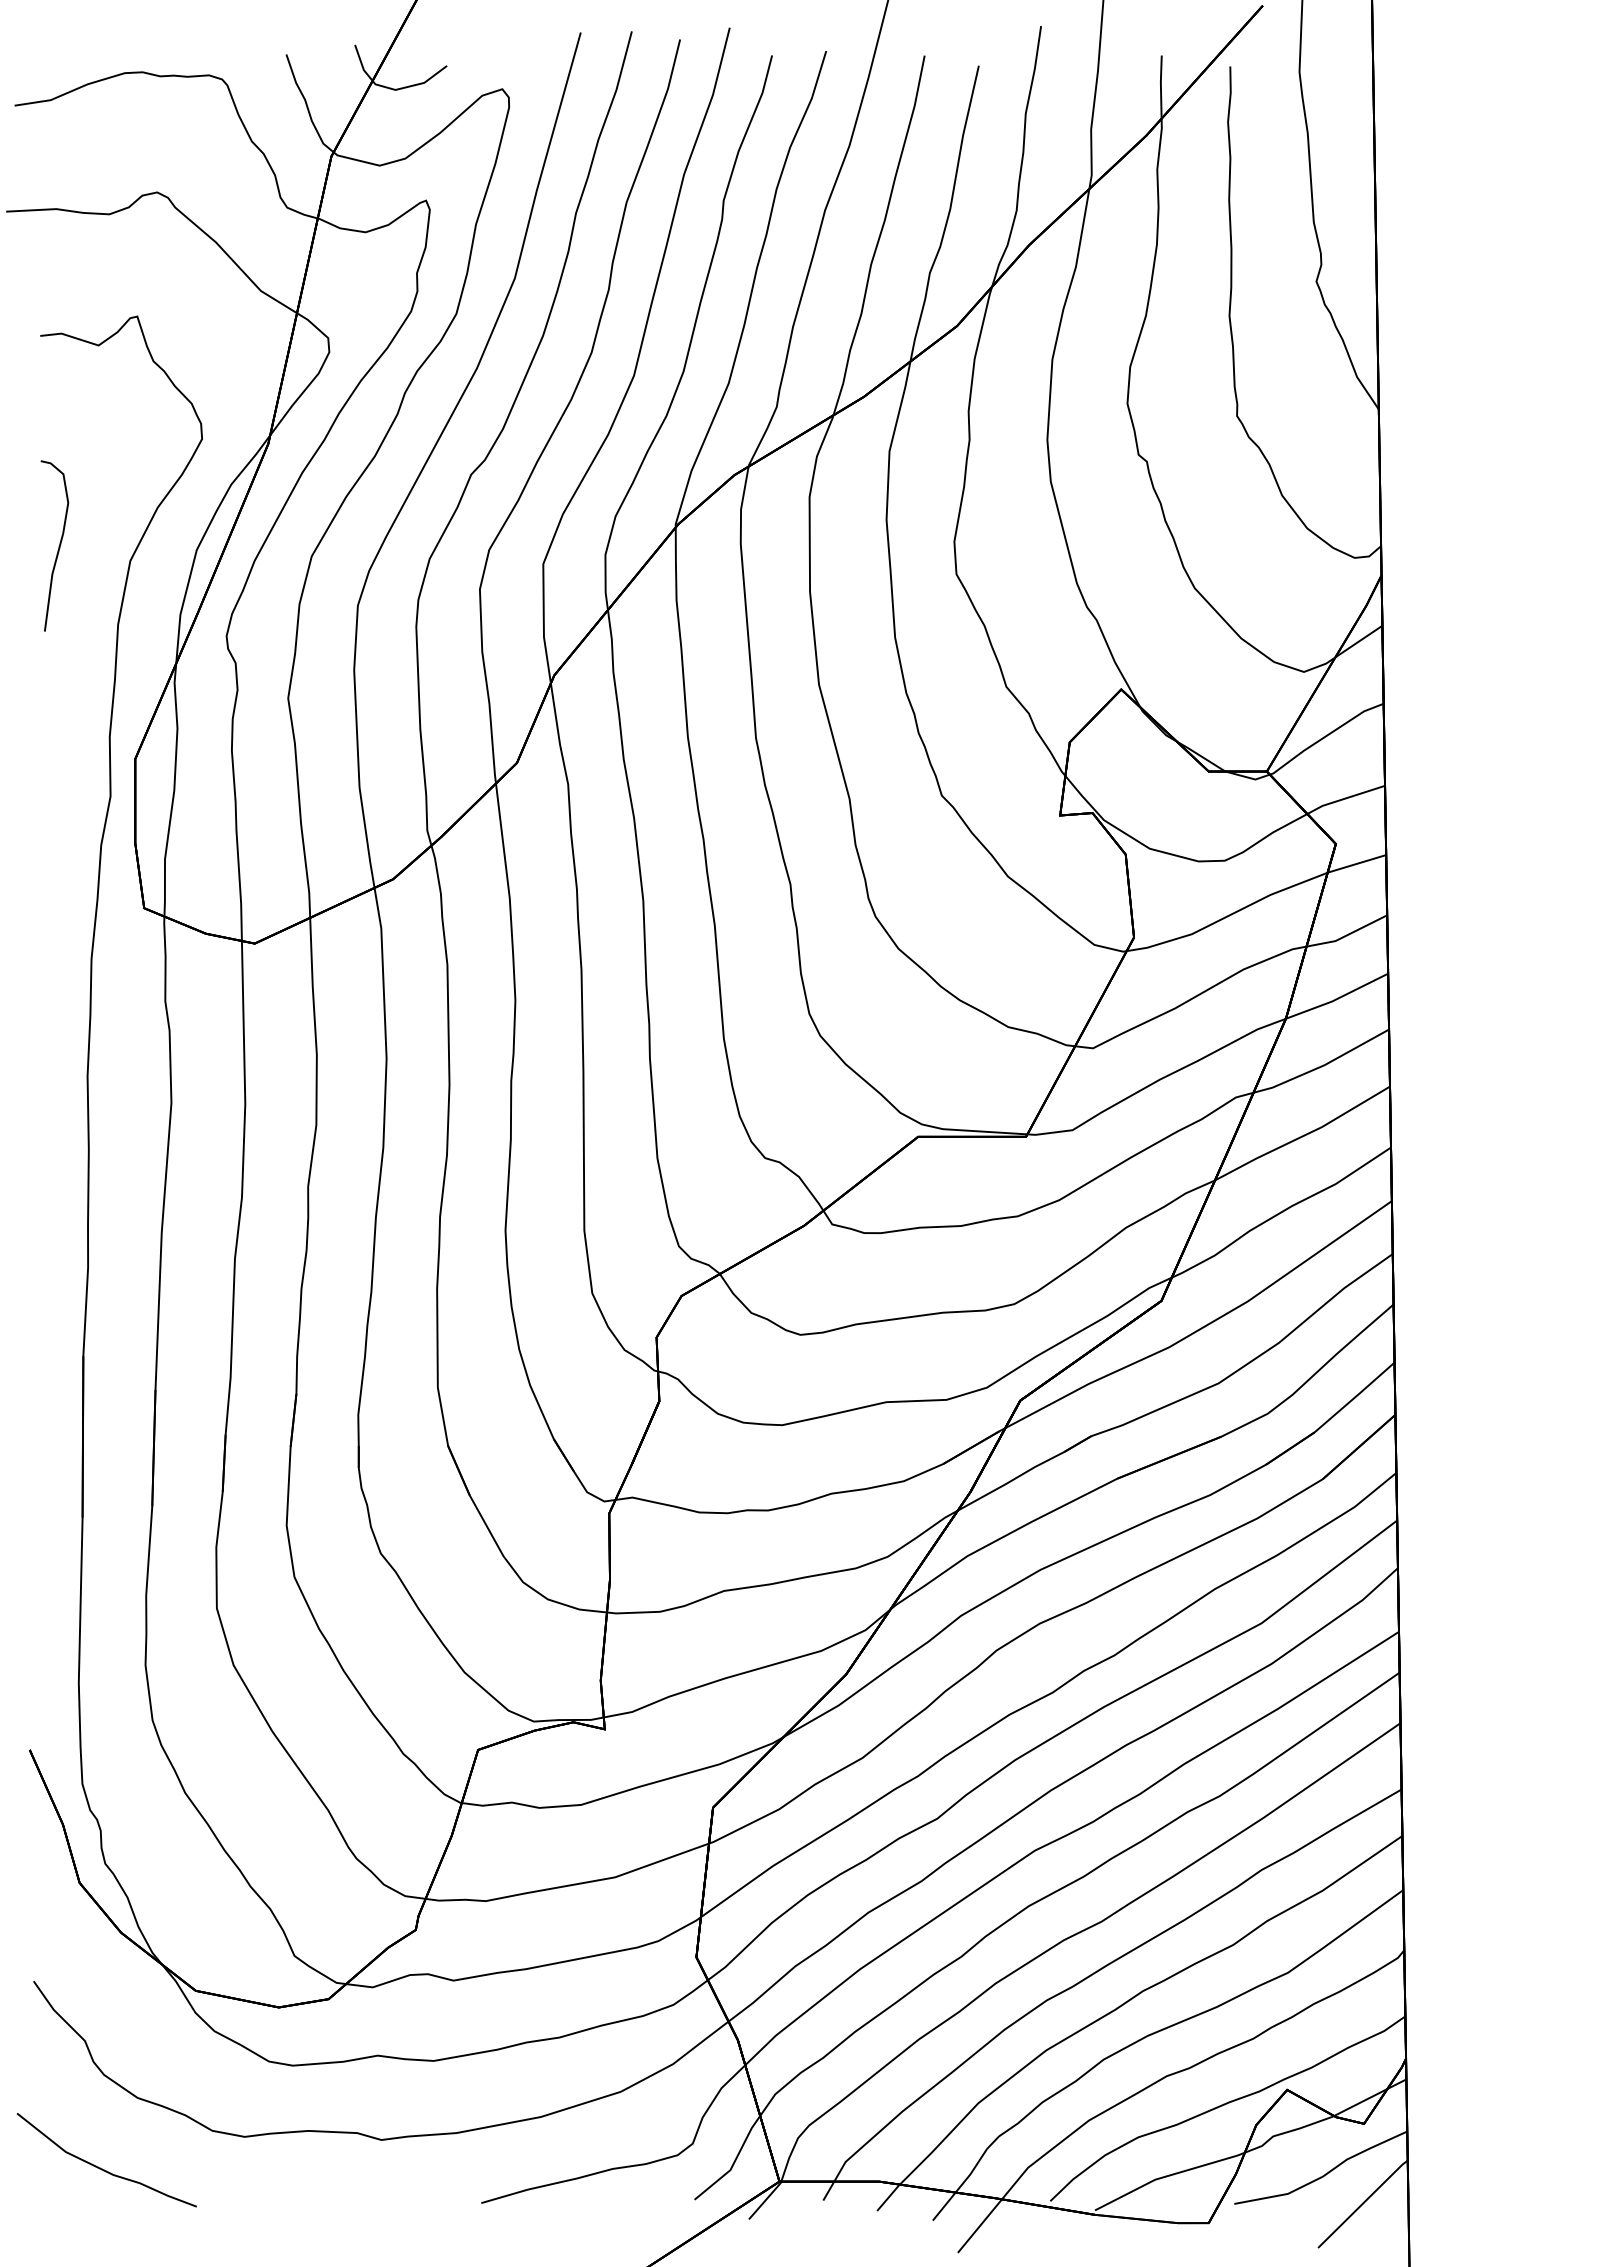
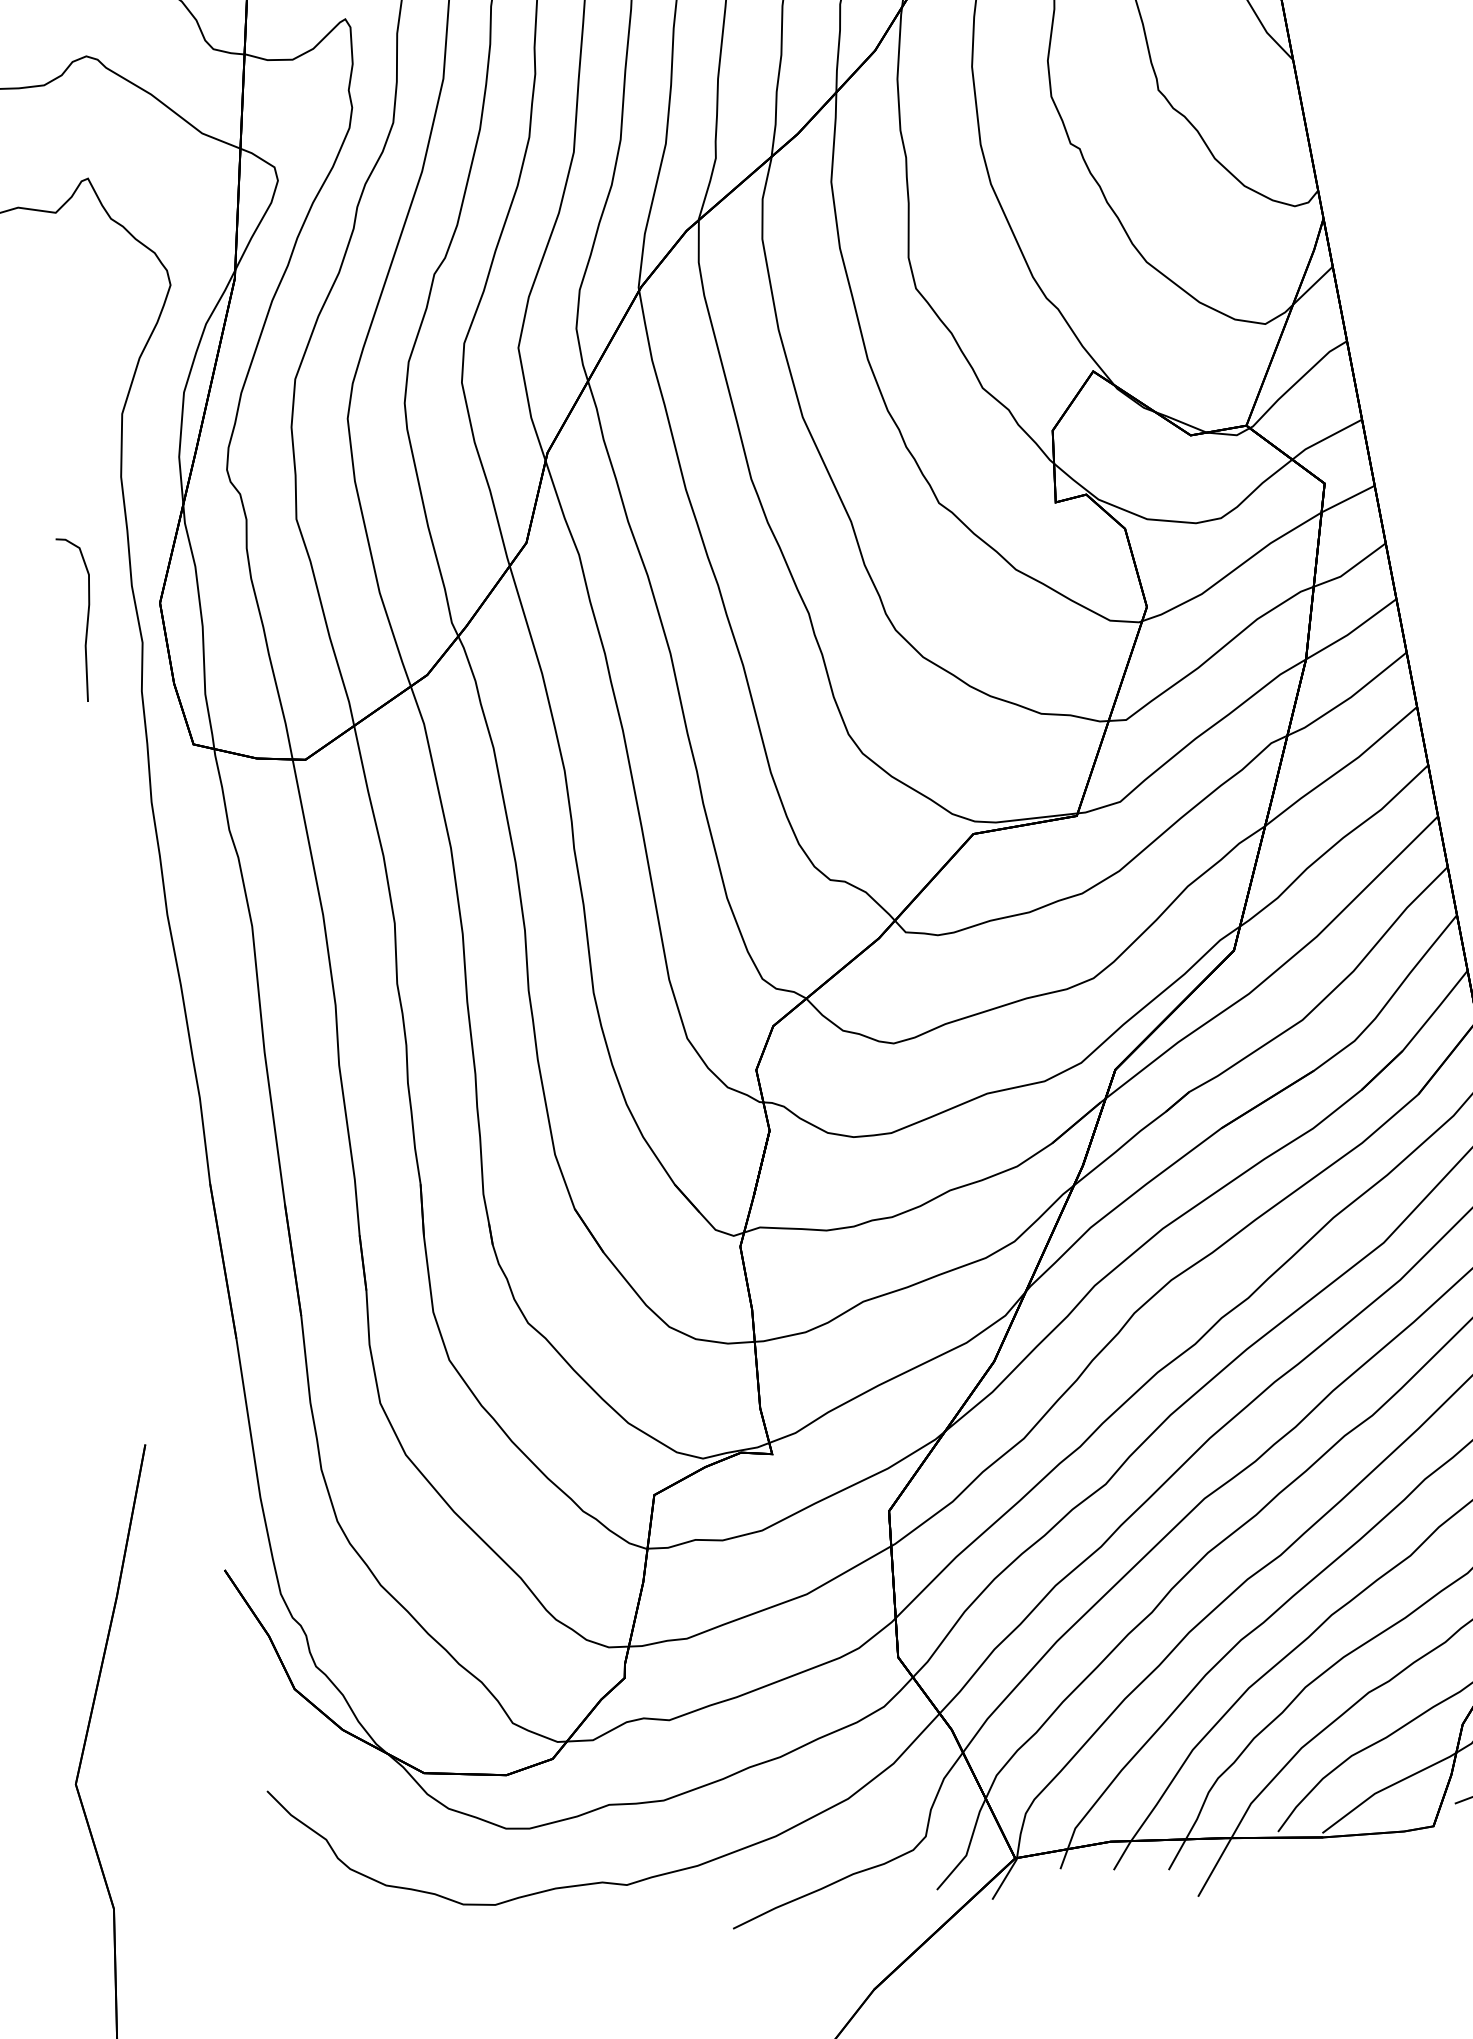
curve: (58, 546) -> (86, 618), moved
curve: (102, 2168) -> (364, 1959), removed

